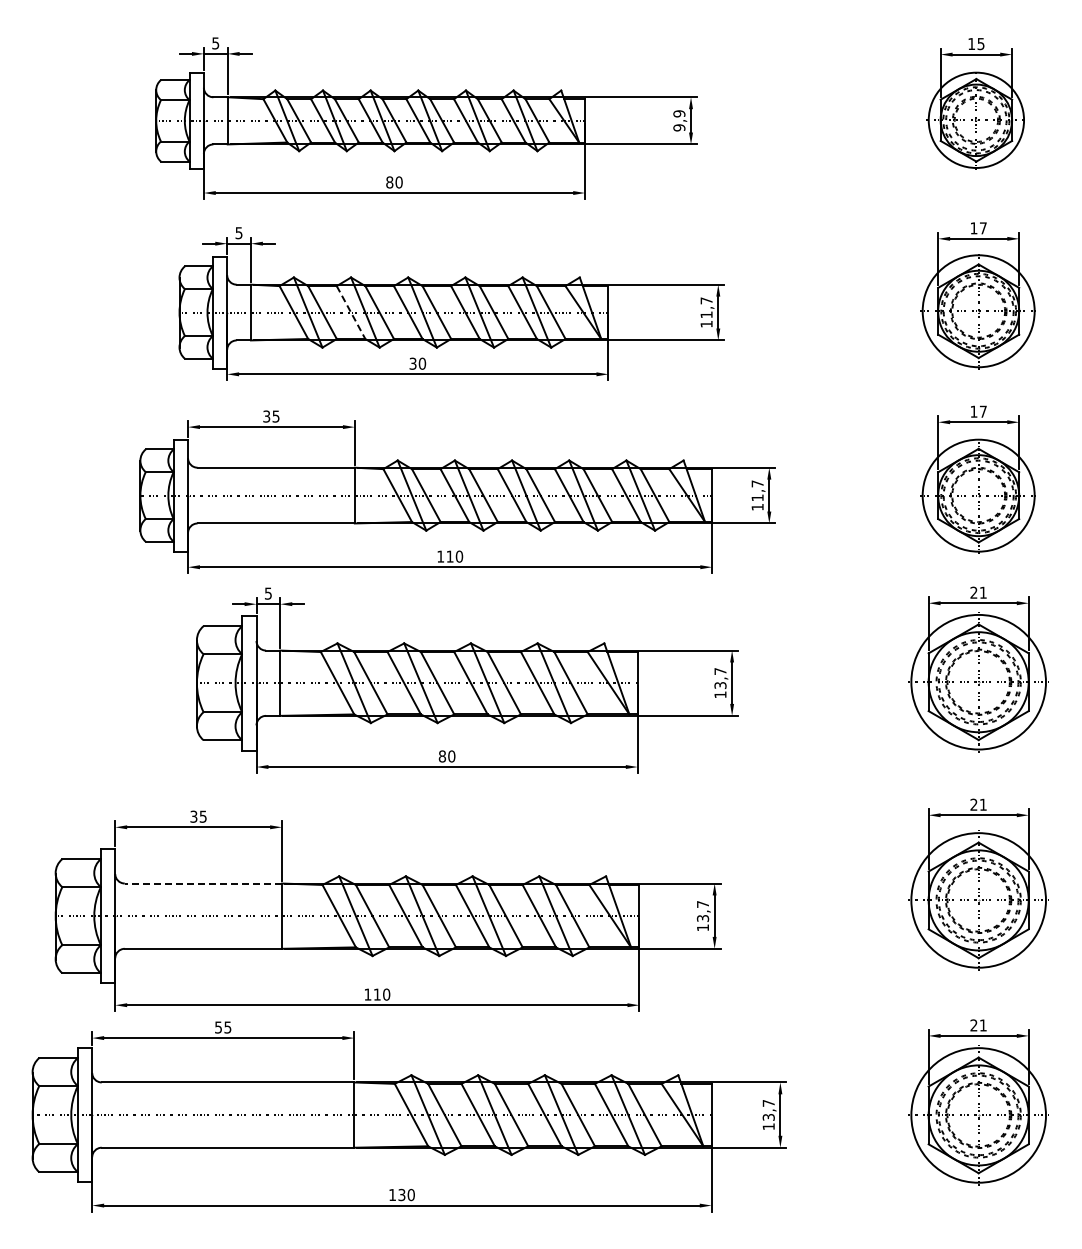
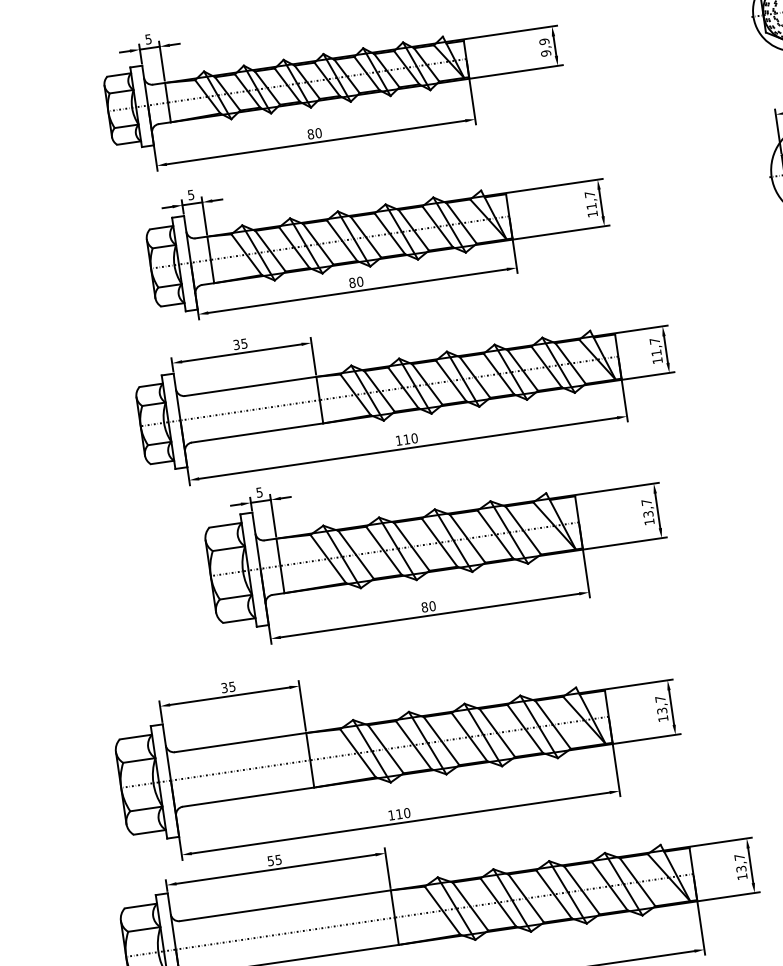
line: (351, 312) -> (294, 247), dashed -> solid
text: (412, 363) -> (351, 282), 30 -> 80
line: (203, 883) -> (240, 742), dashed -> solid

